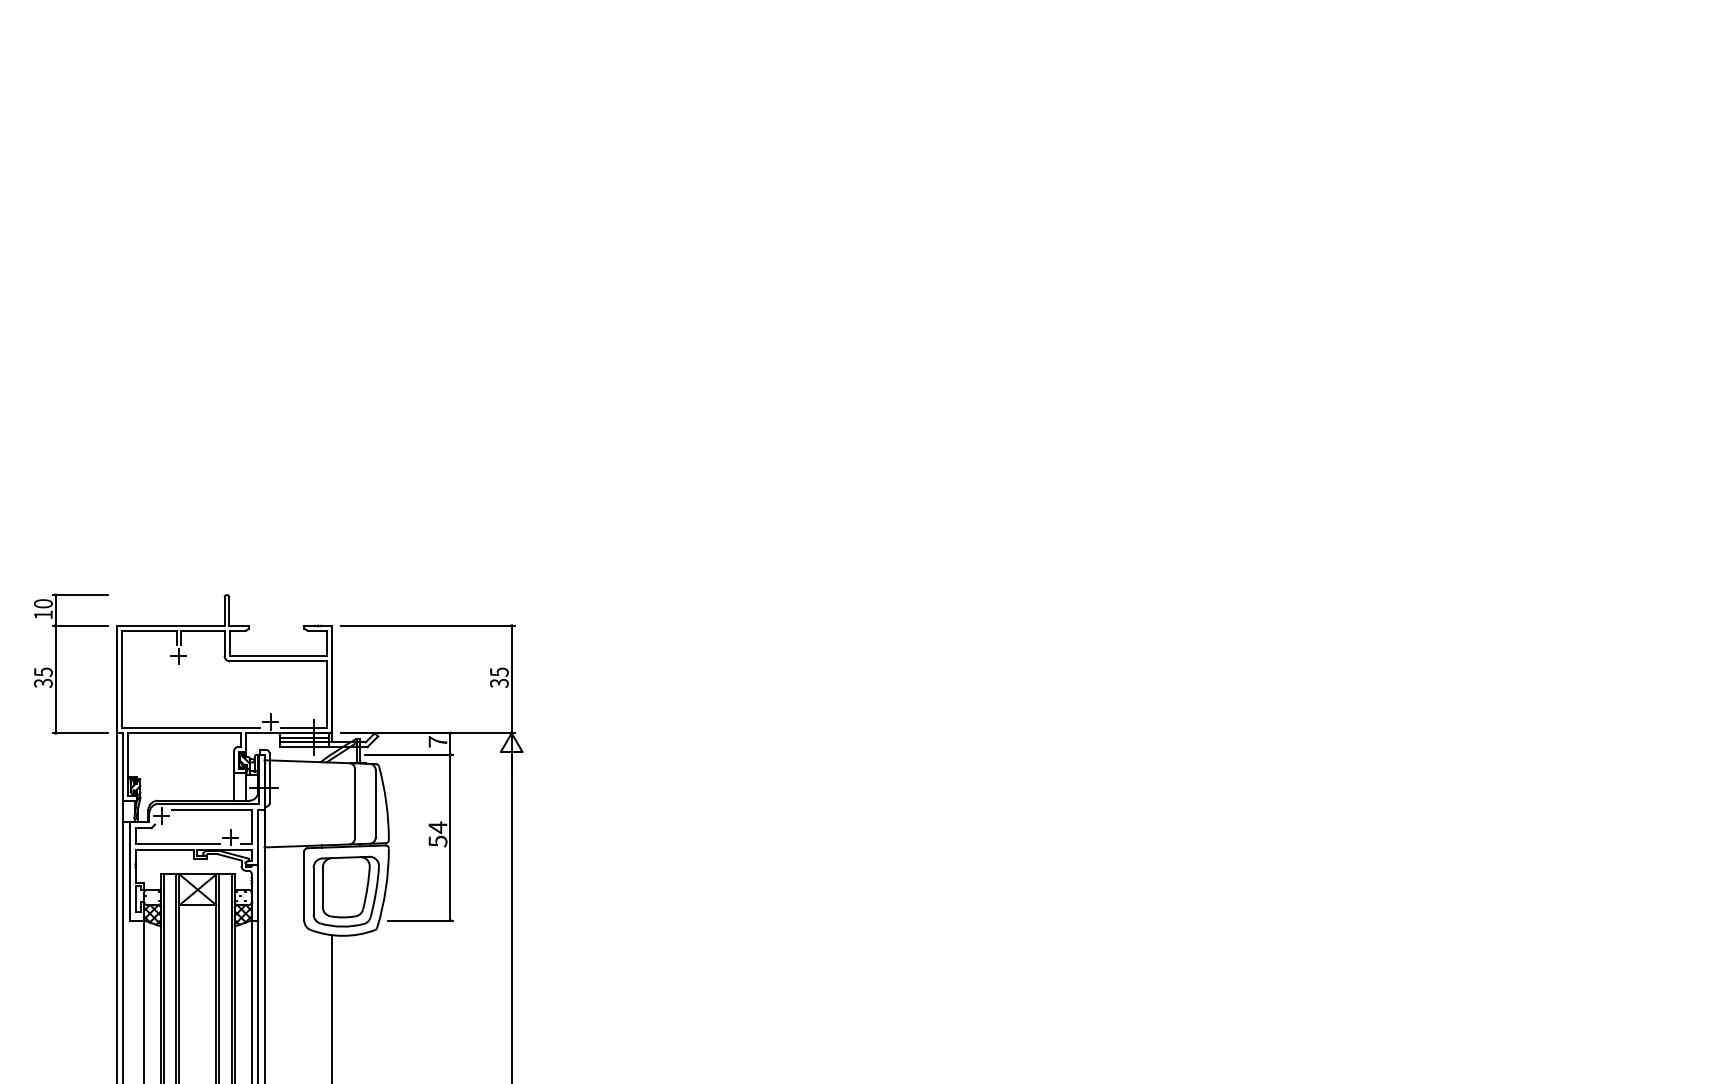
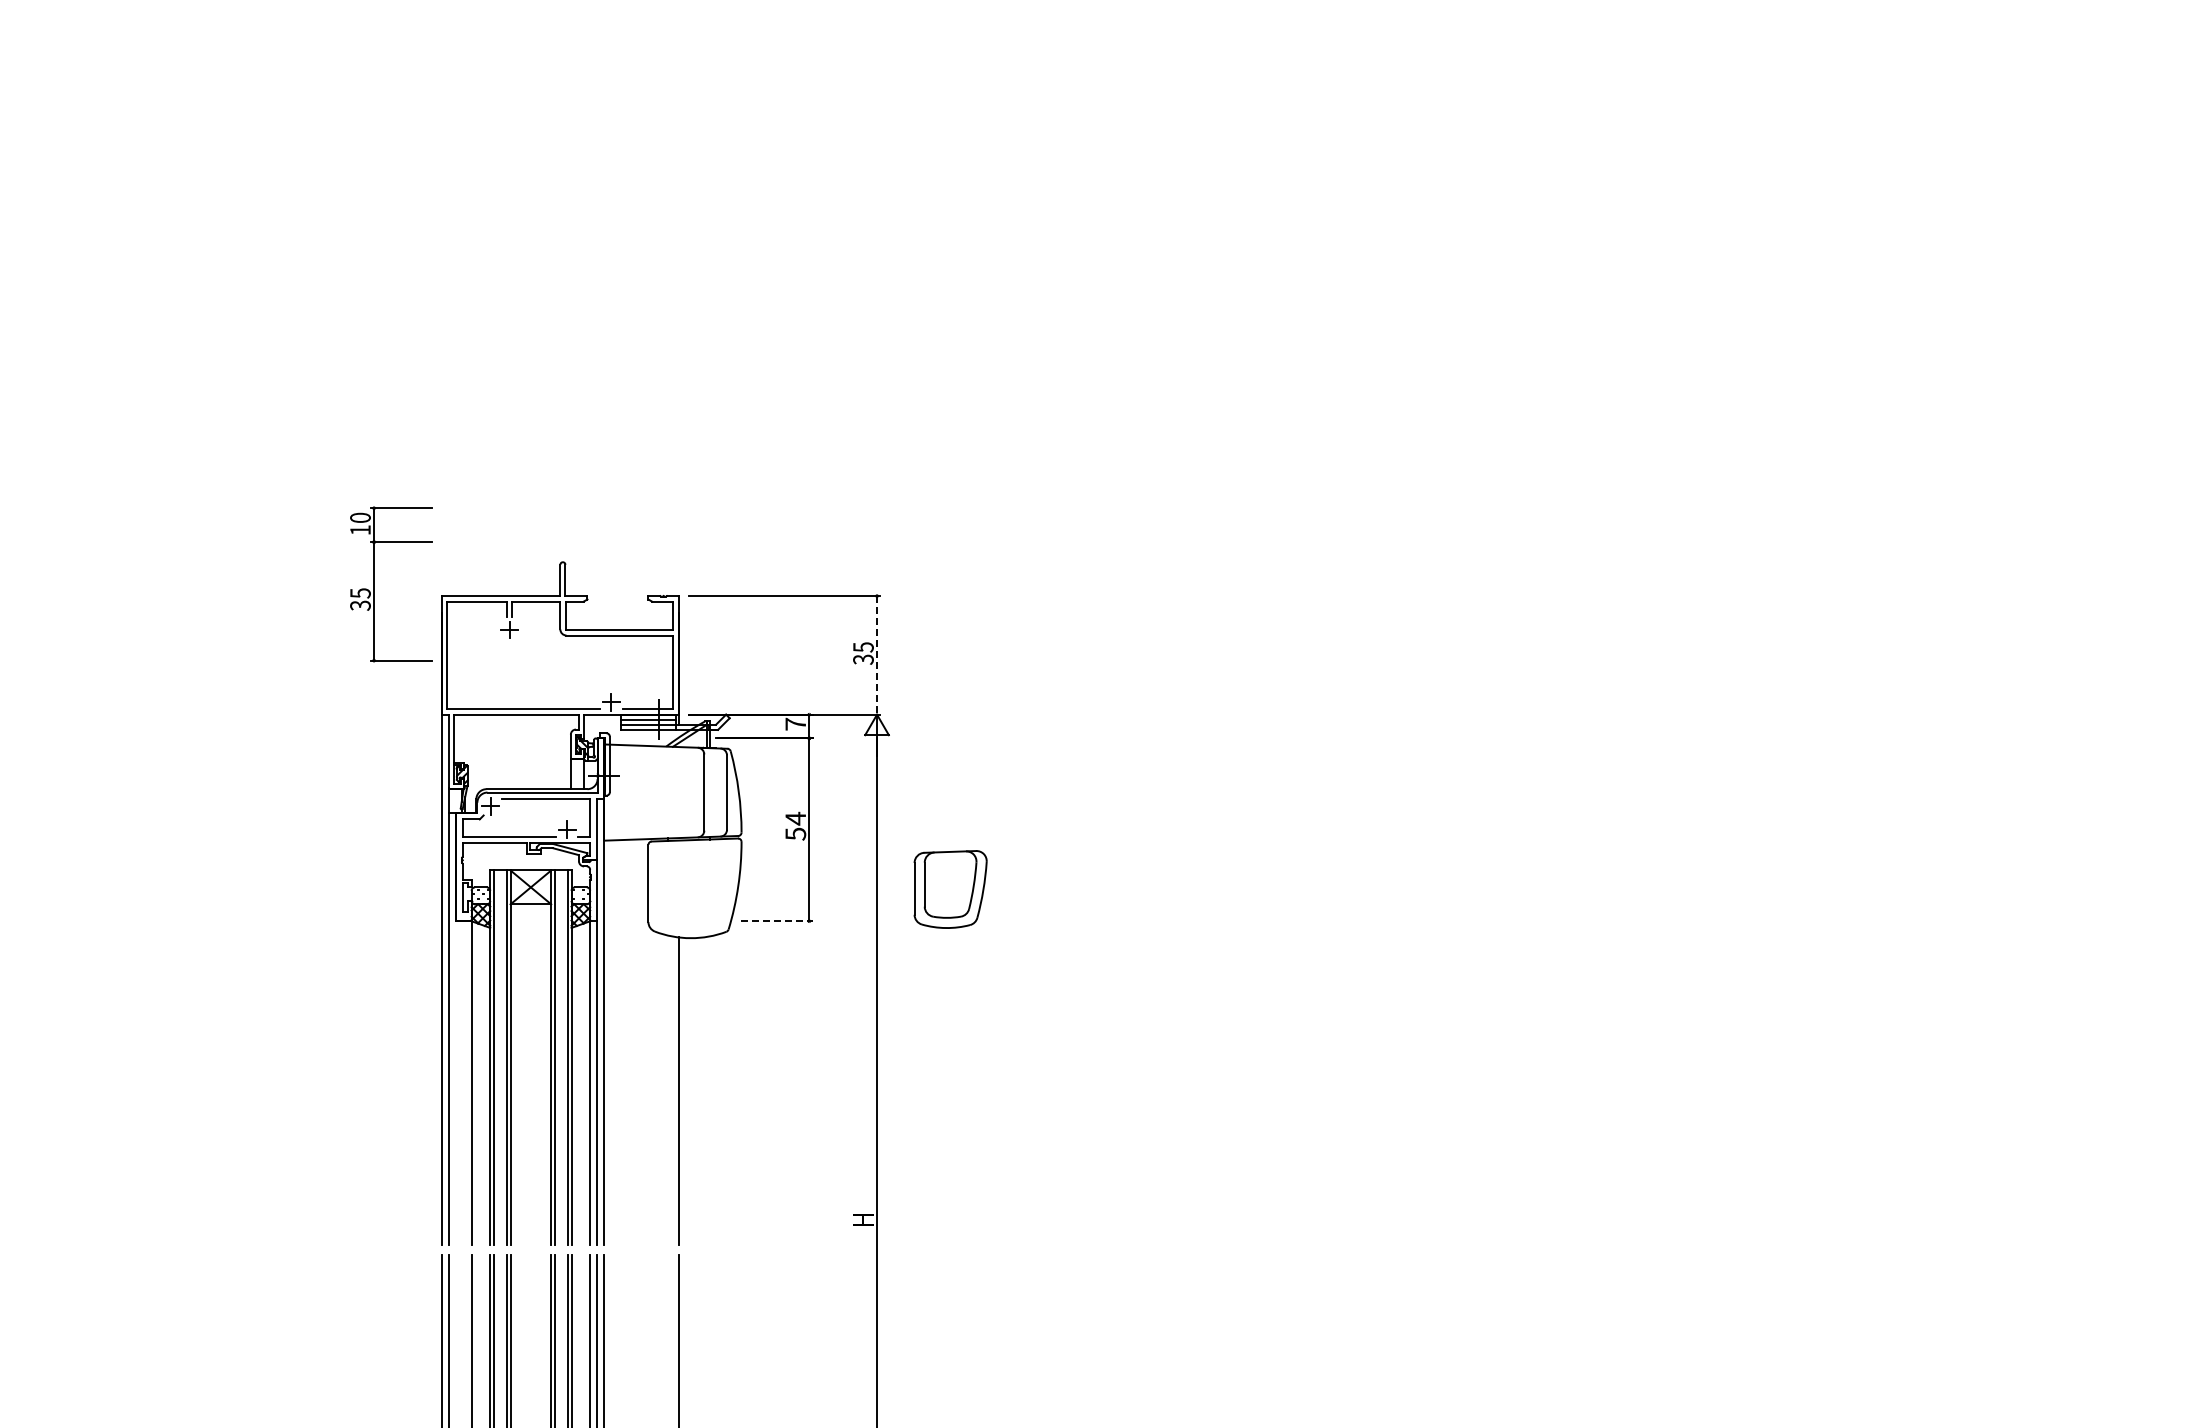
part: (56, 664) -> (374, 584), moved
line: (512, 679) -> (877, 655), solid -> dashed
part: (346, 891) -> (950, 889), moved
line: (420, 920) -> (776, 921), solid -> dashed

